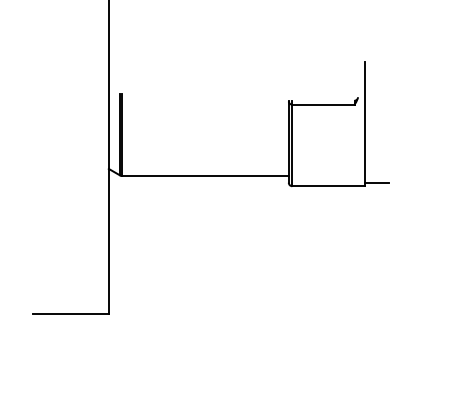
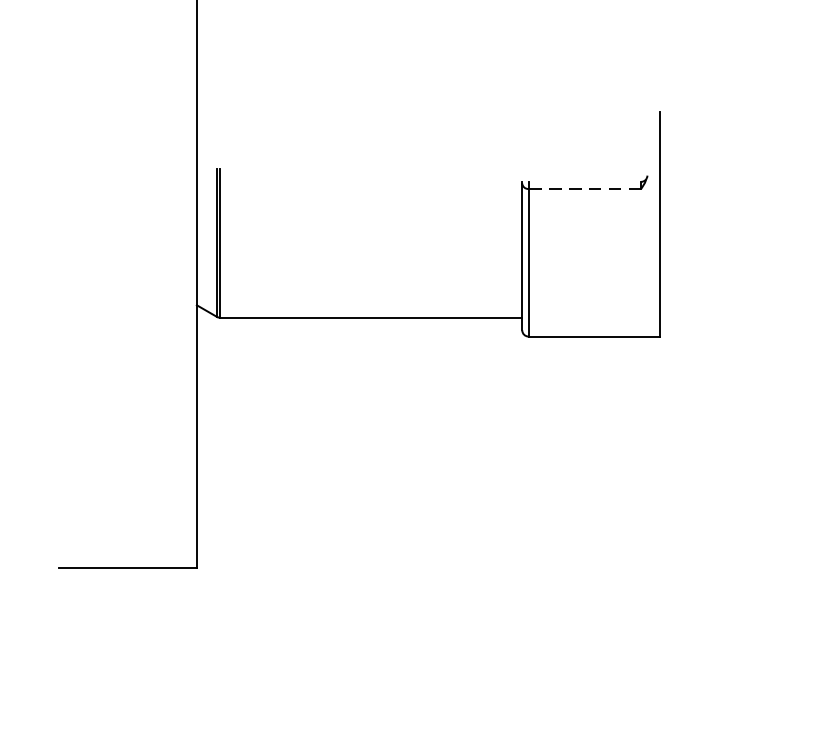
line: (322, 104) -> (583, 188), solid -> dashed
line: (376, 182) -> (680, 329), removed

